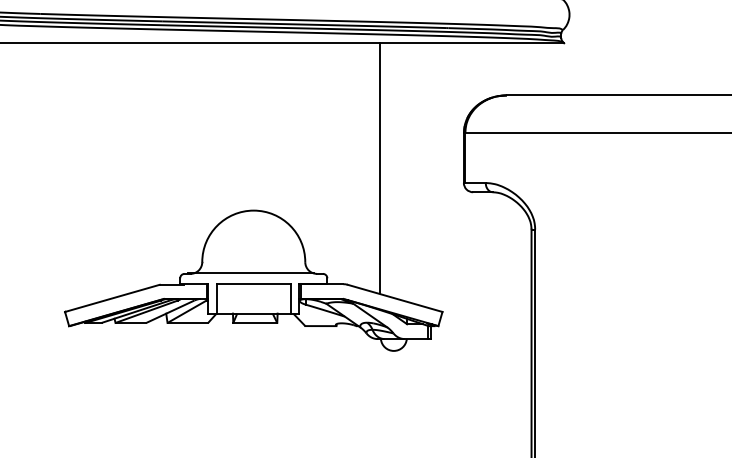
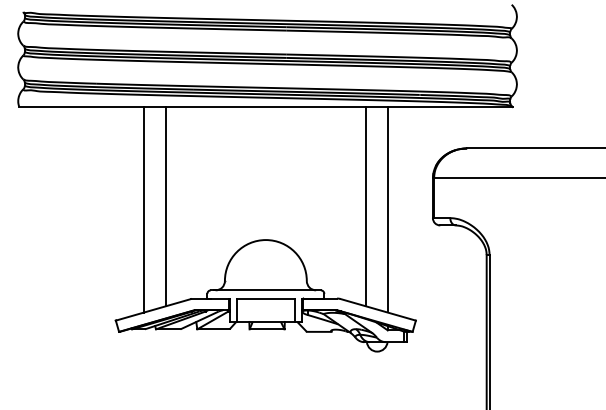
line: (127, 168) -> (165, 206), added
line: (408, 170) -> (388, 208), added
line: (101, 172) -> (144, 209), added

